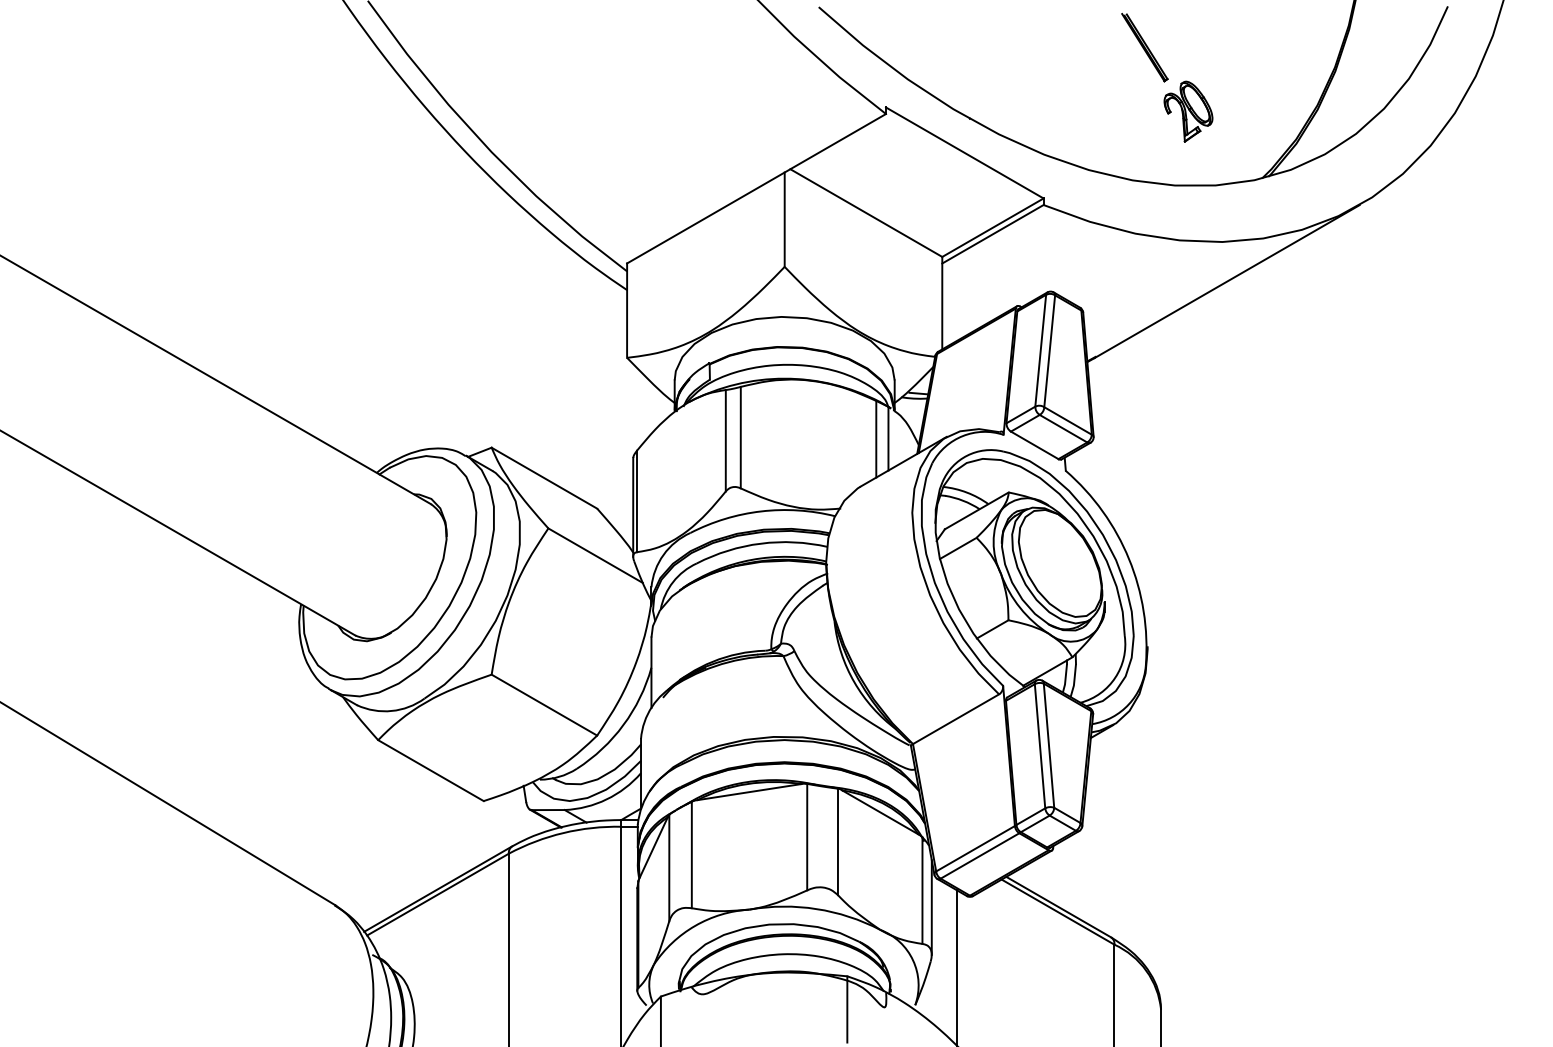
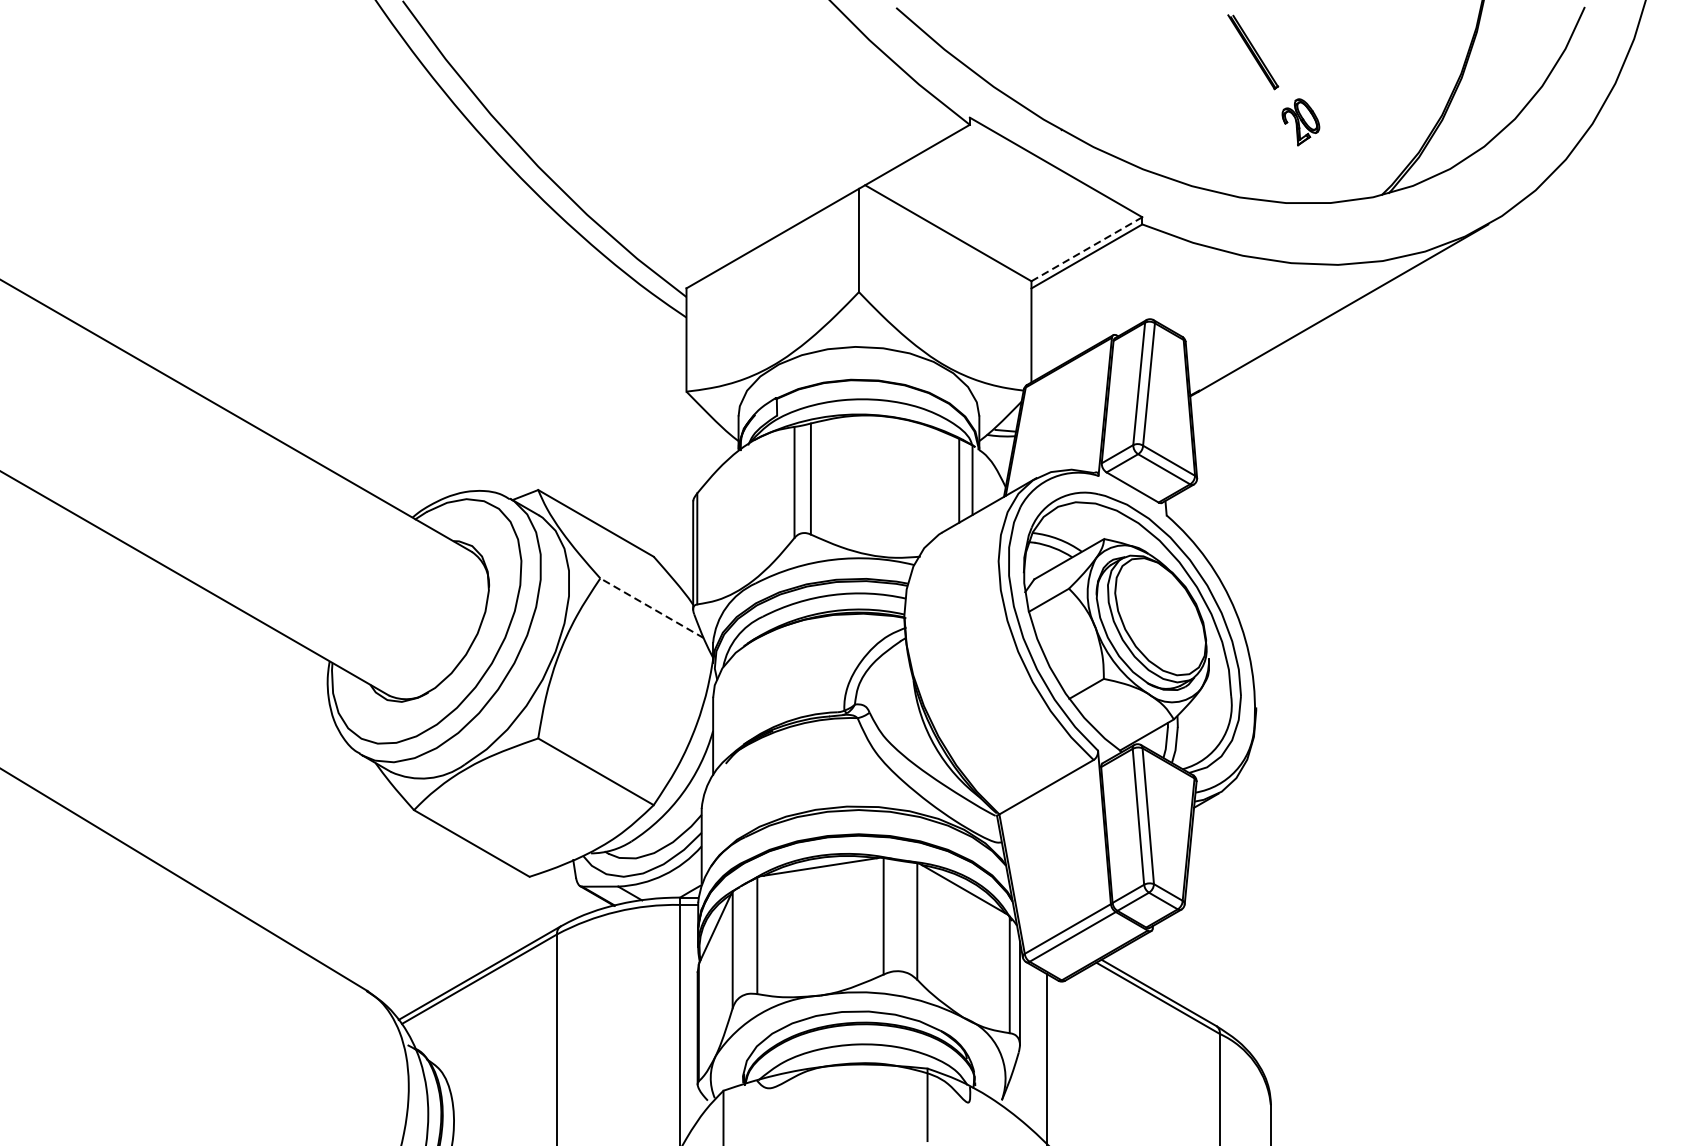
part: (1188, 111) -> (1300, 122), size x0.7
line: (993, 227) -> (1087, 249), solid -> dashed
line: (595, 555) -> (651, 608), solid -> dashed

